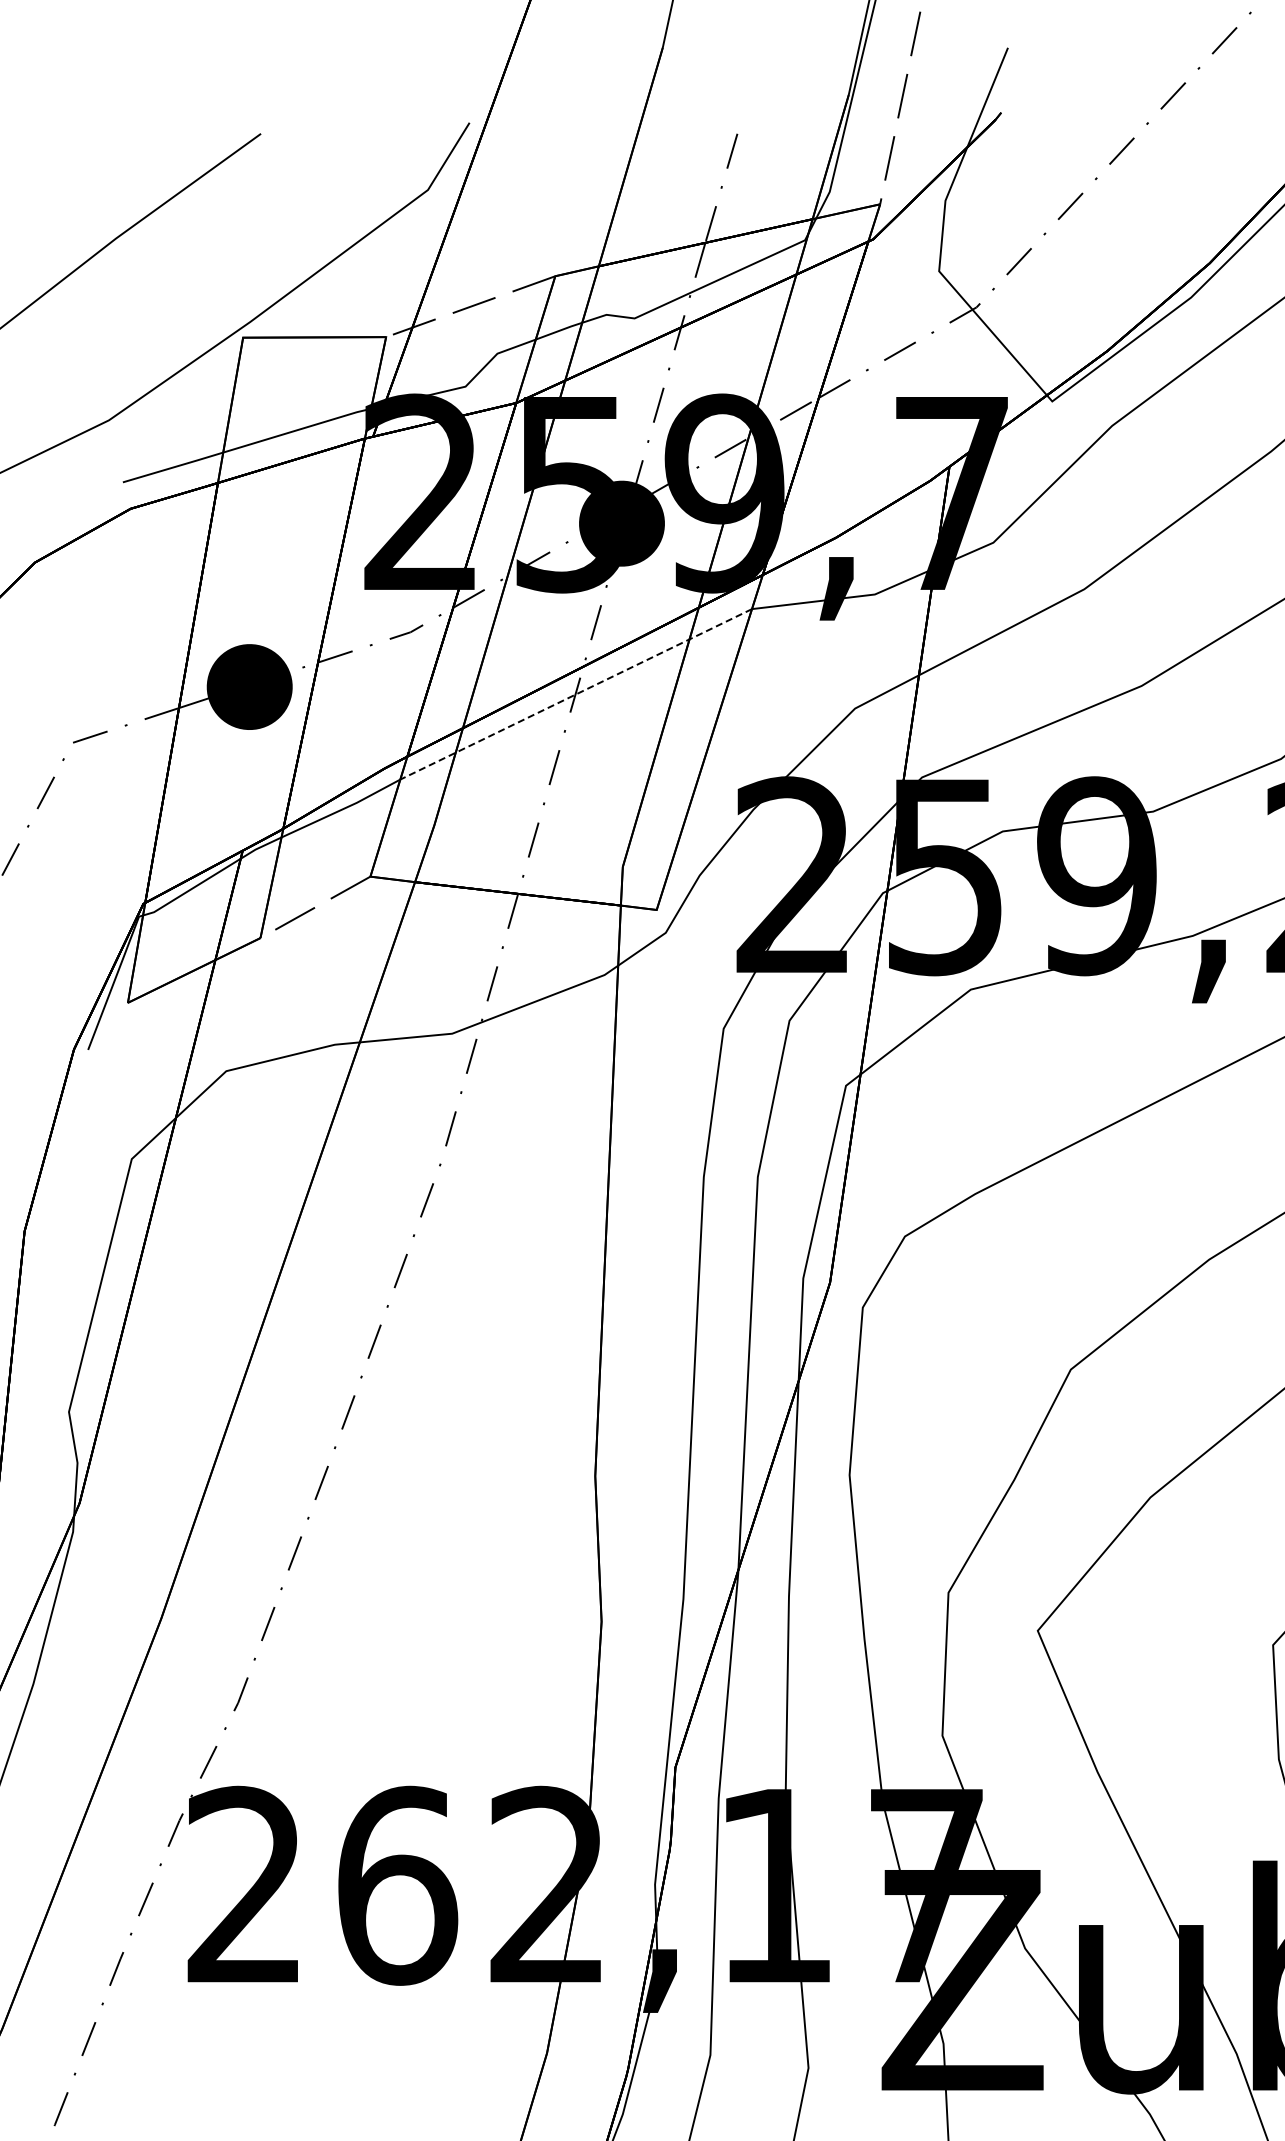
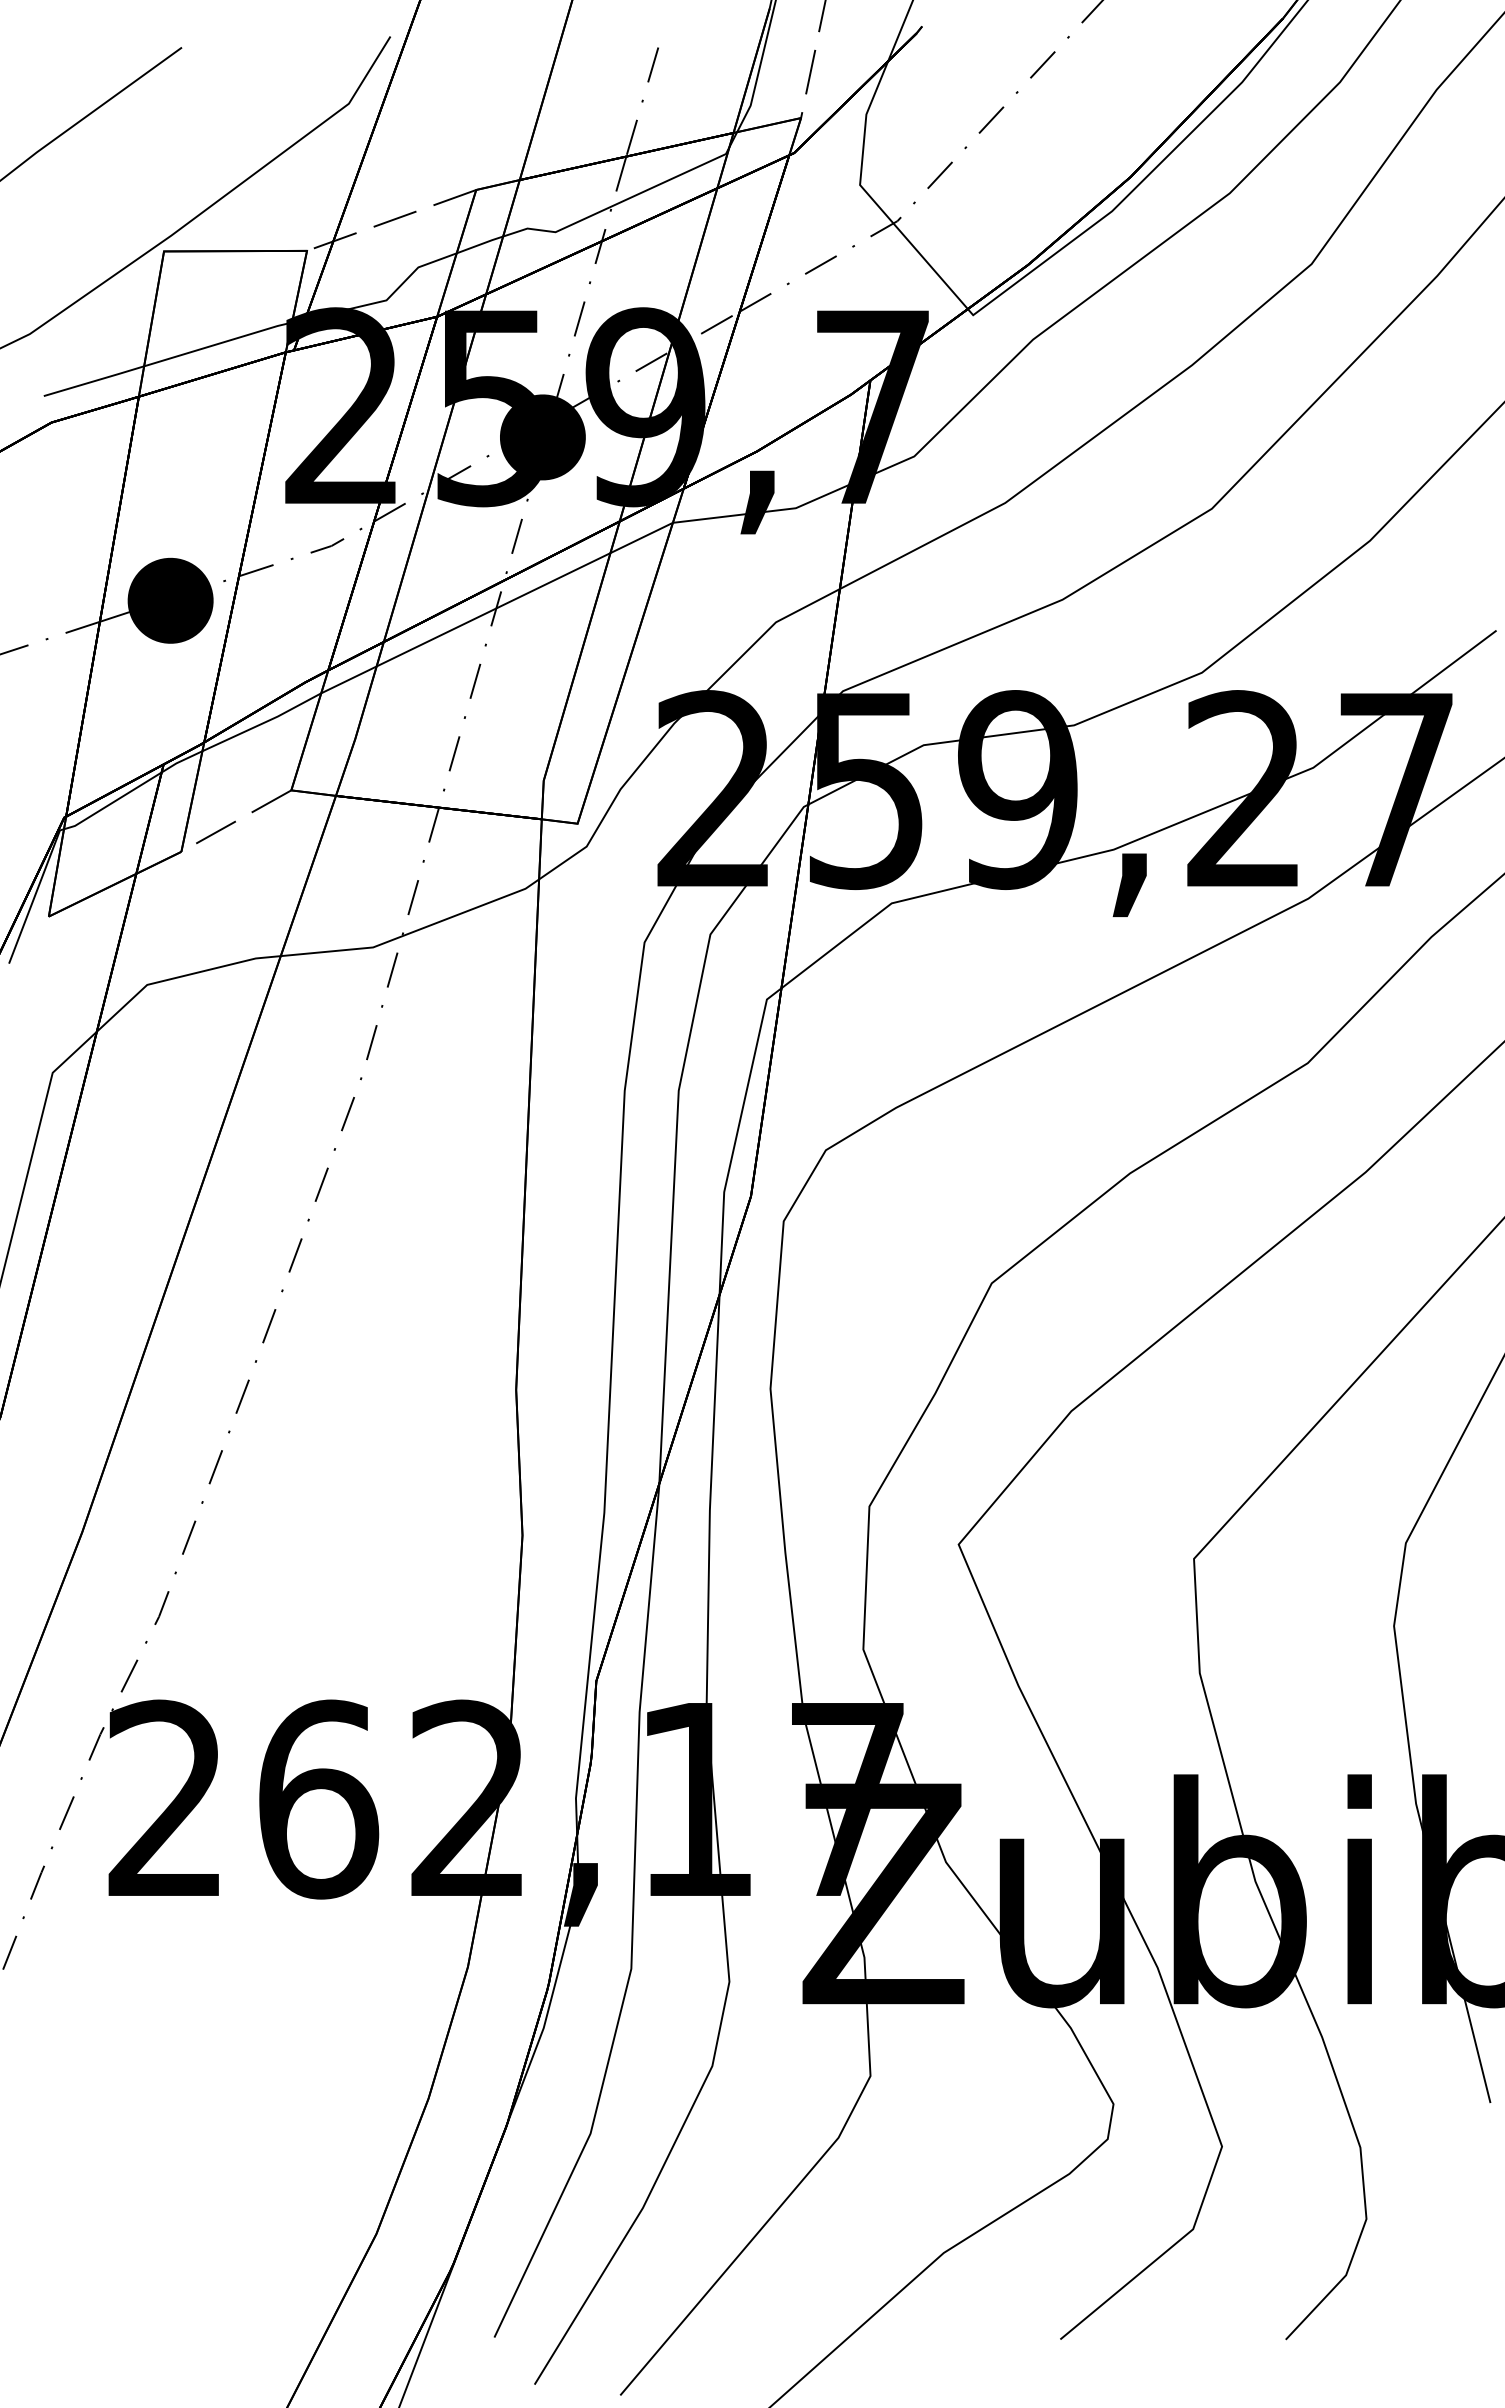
line: (575, 694) -> (496, 608), dashed -> solid

